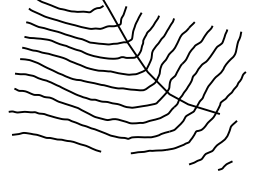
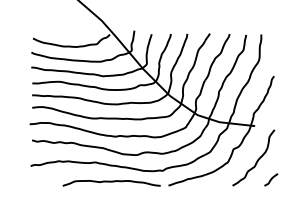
curve: (56, 140) -> (111, 182), moved

